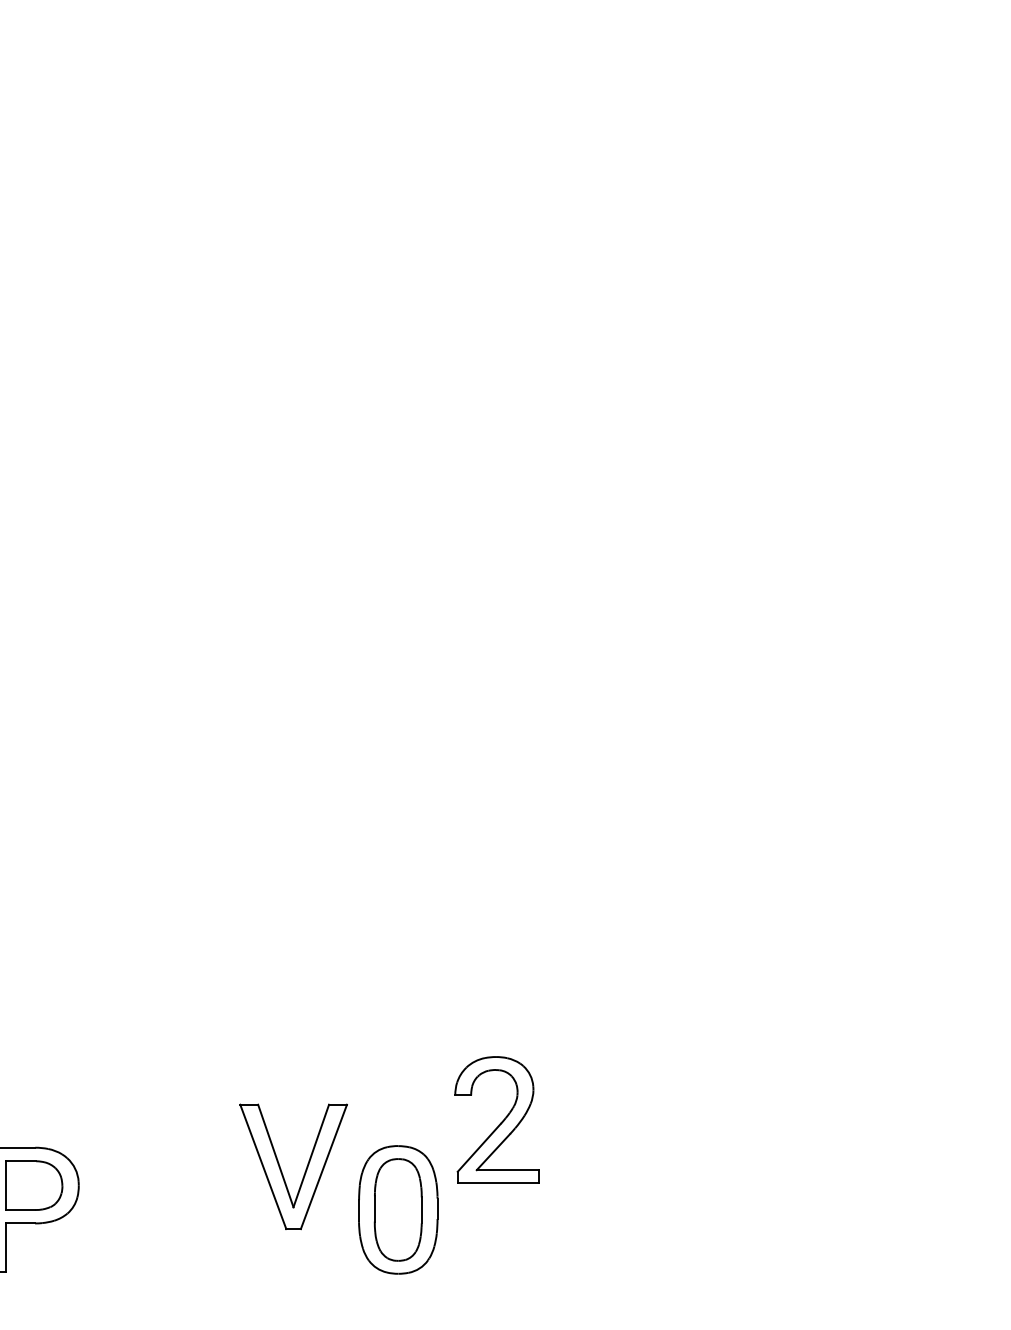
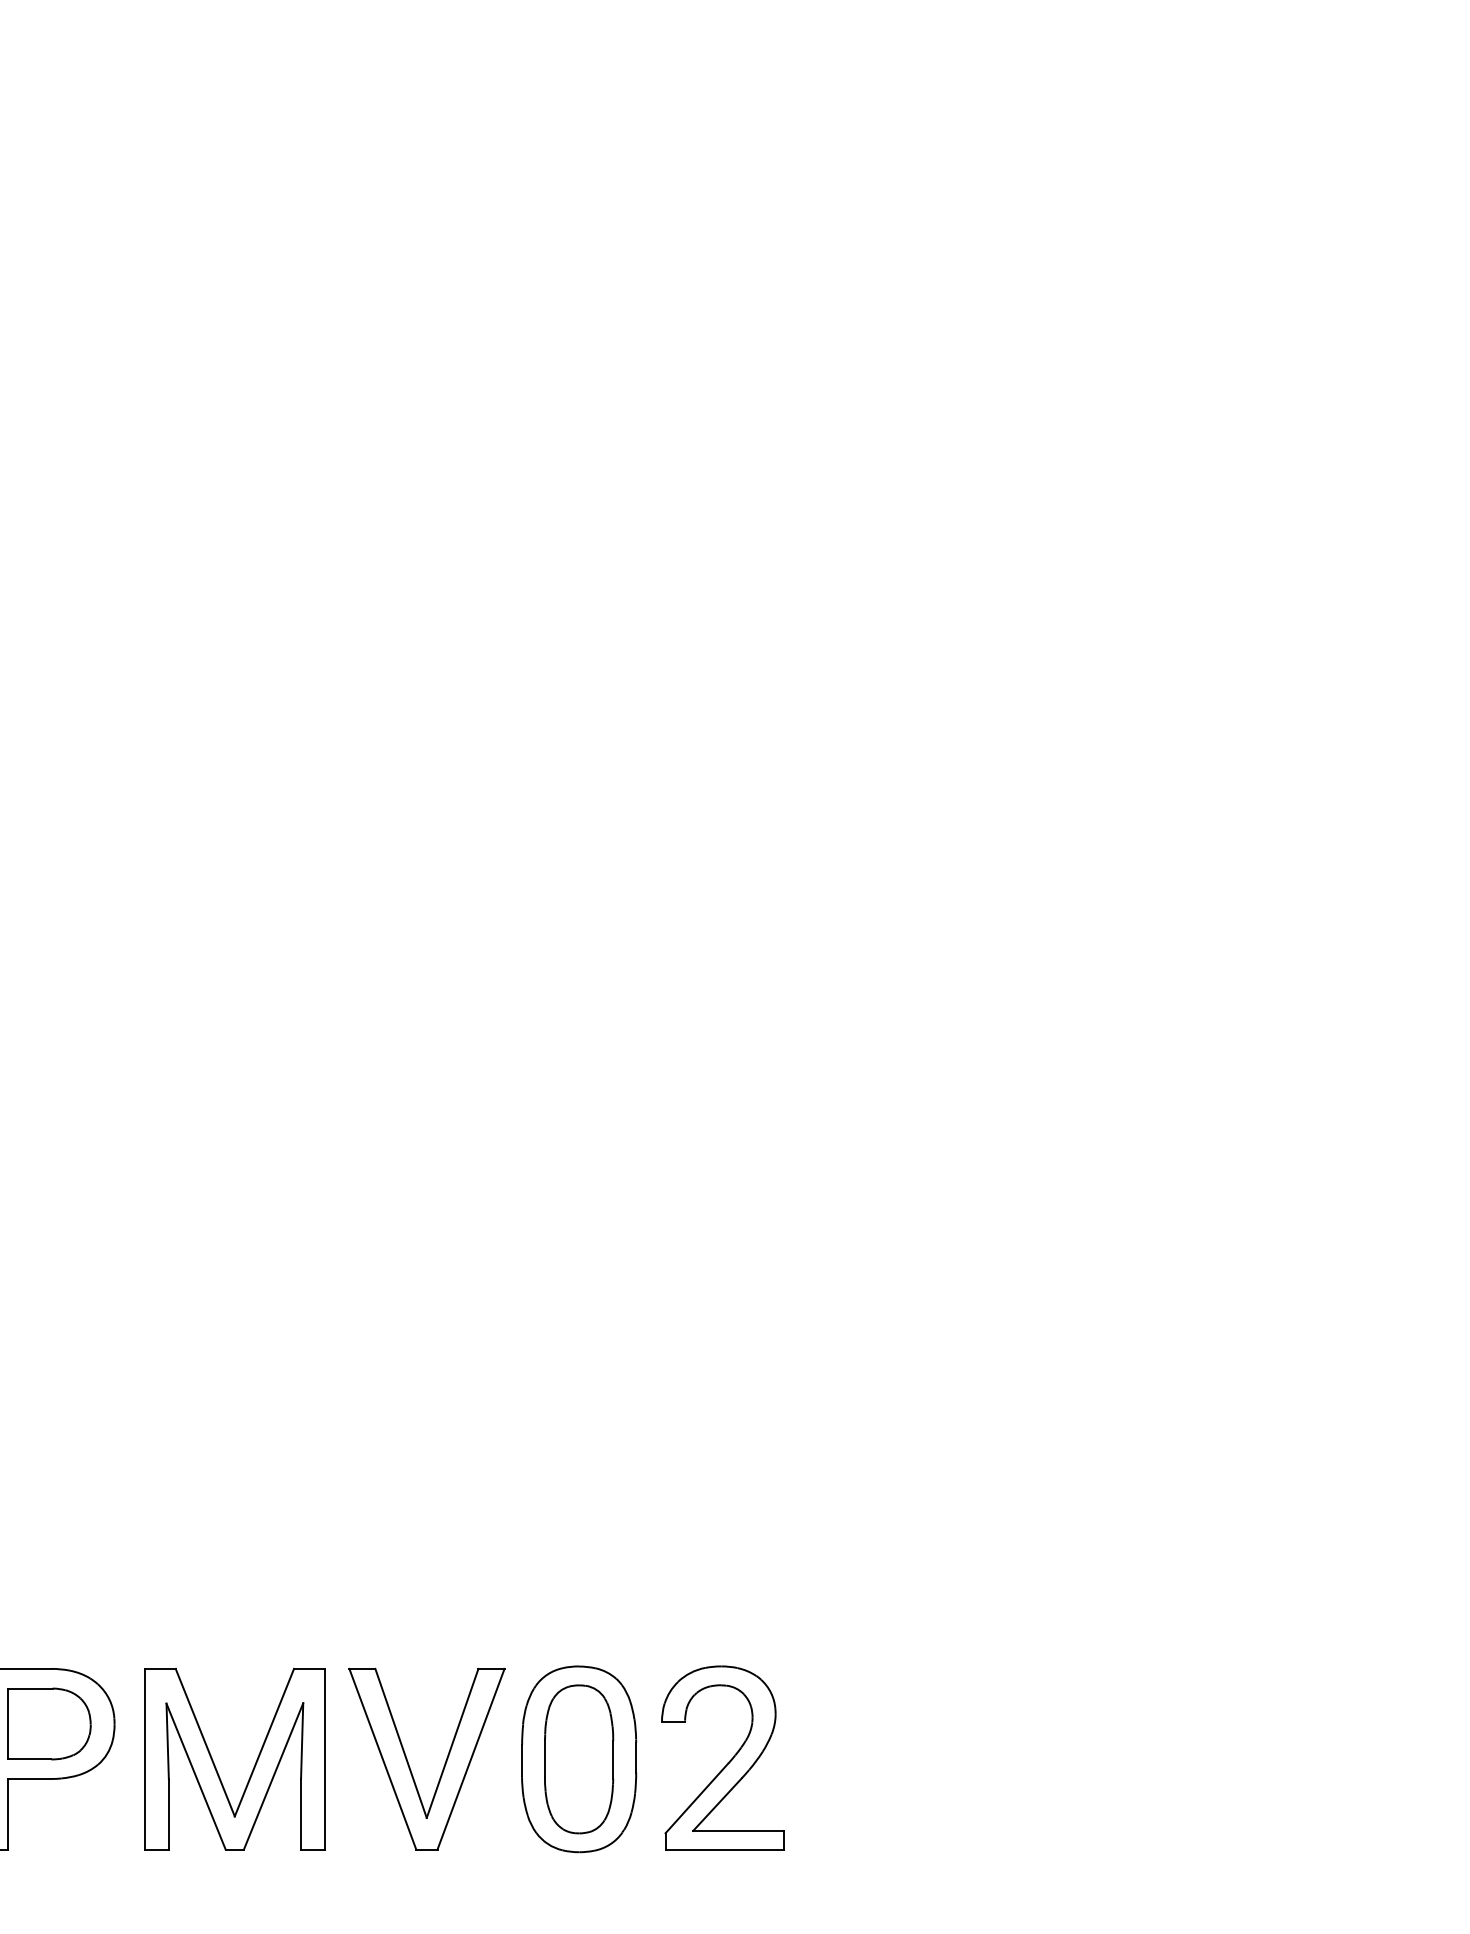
part: (496, 1119) -> (721, 1757), moved
part: (282, 1171) -> (410, 1765), moved
part: (148, 1213) -> (215, 1764), added

